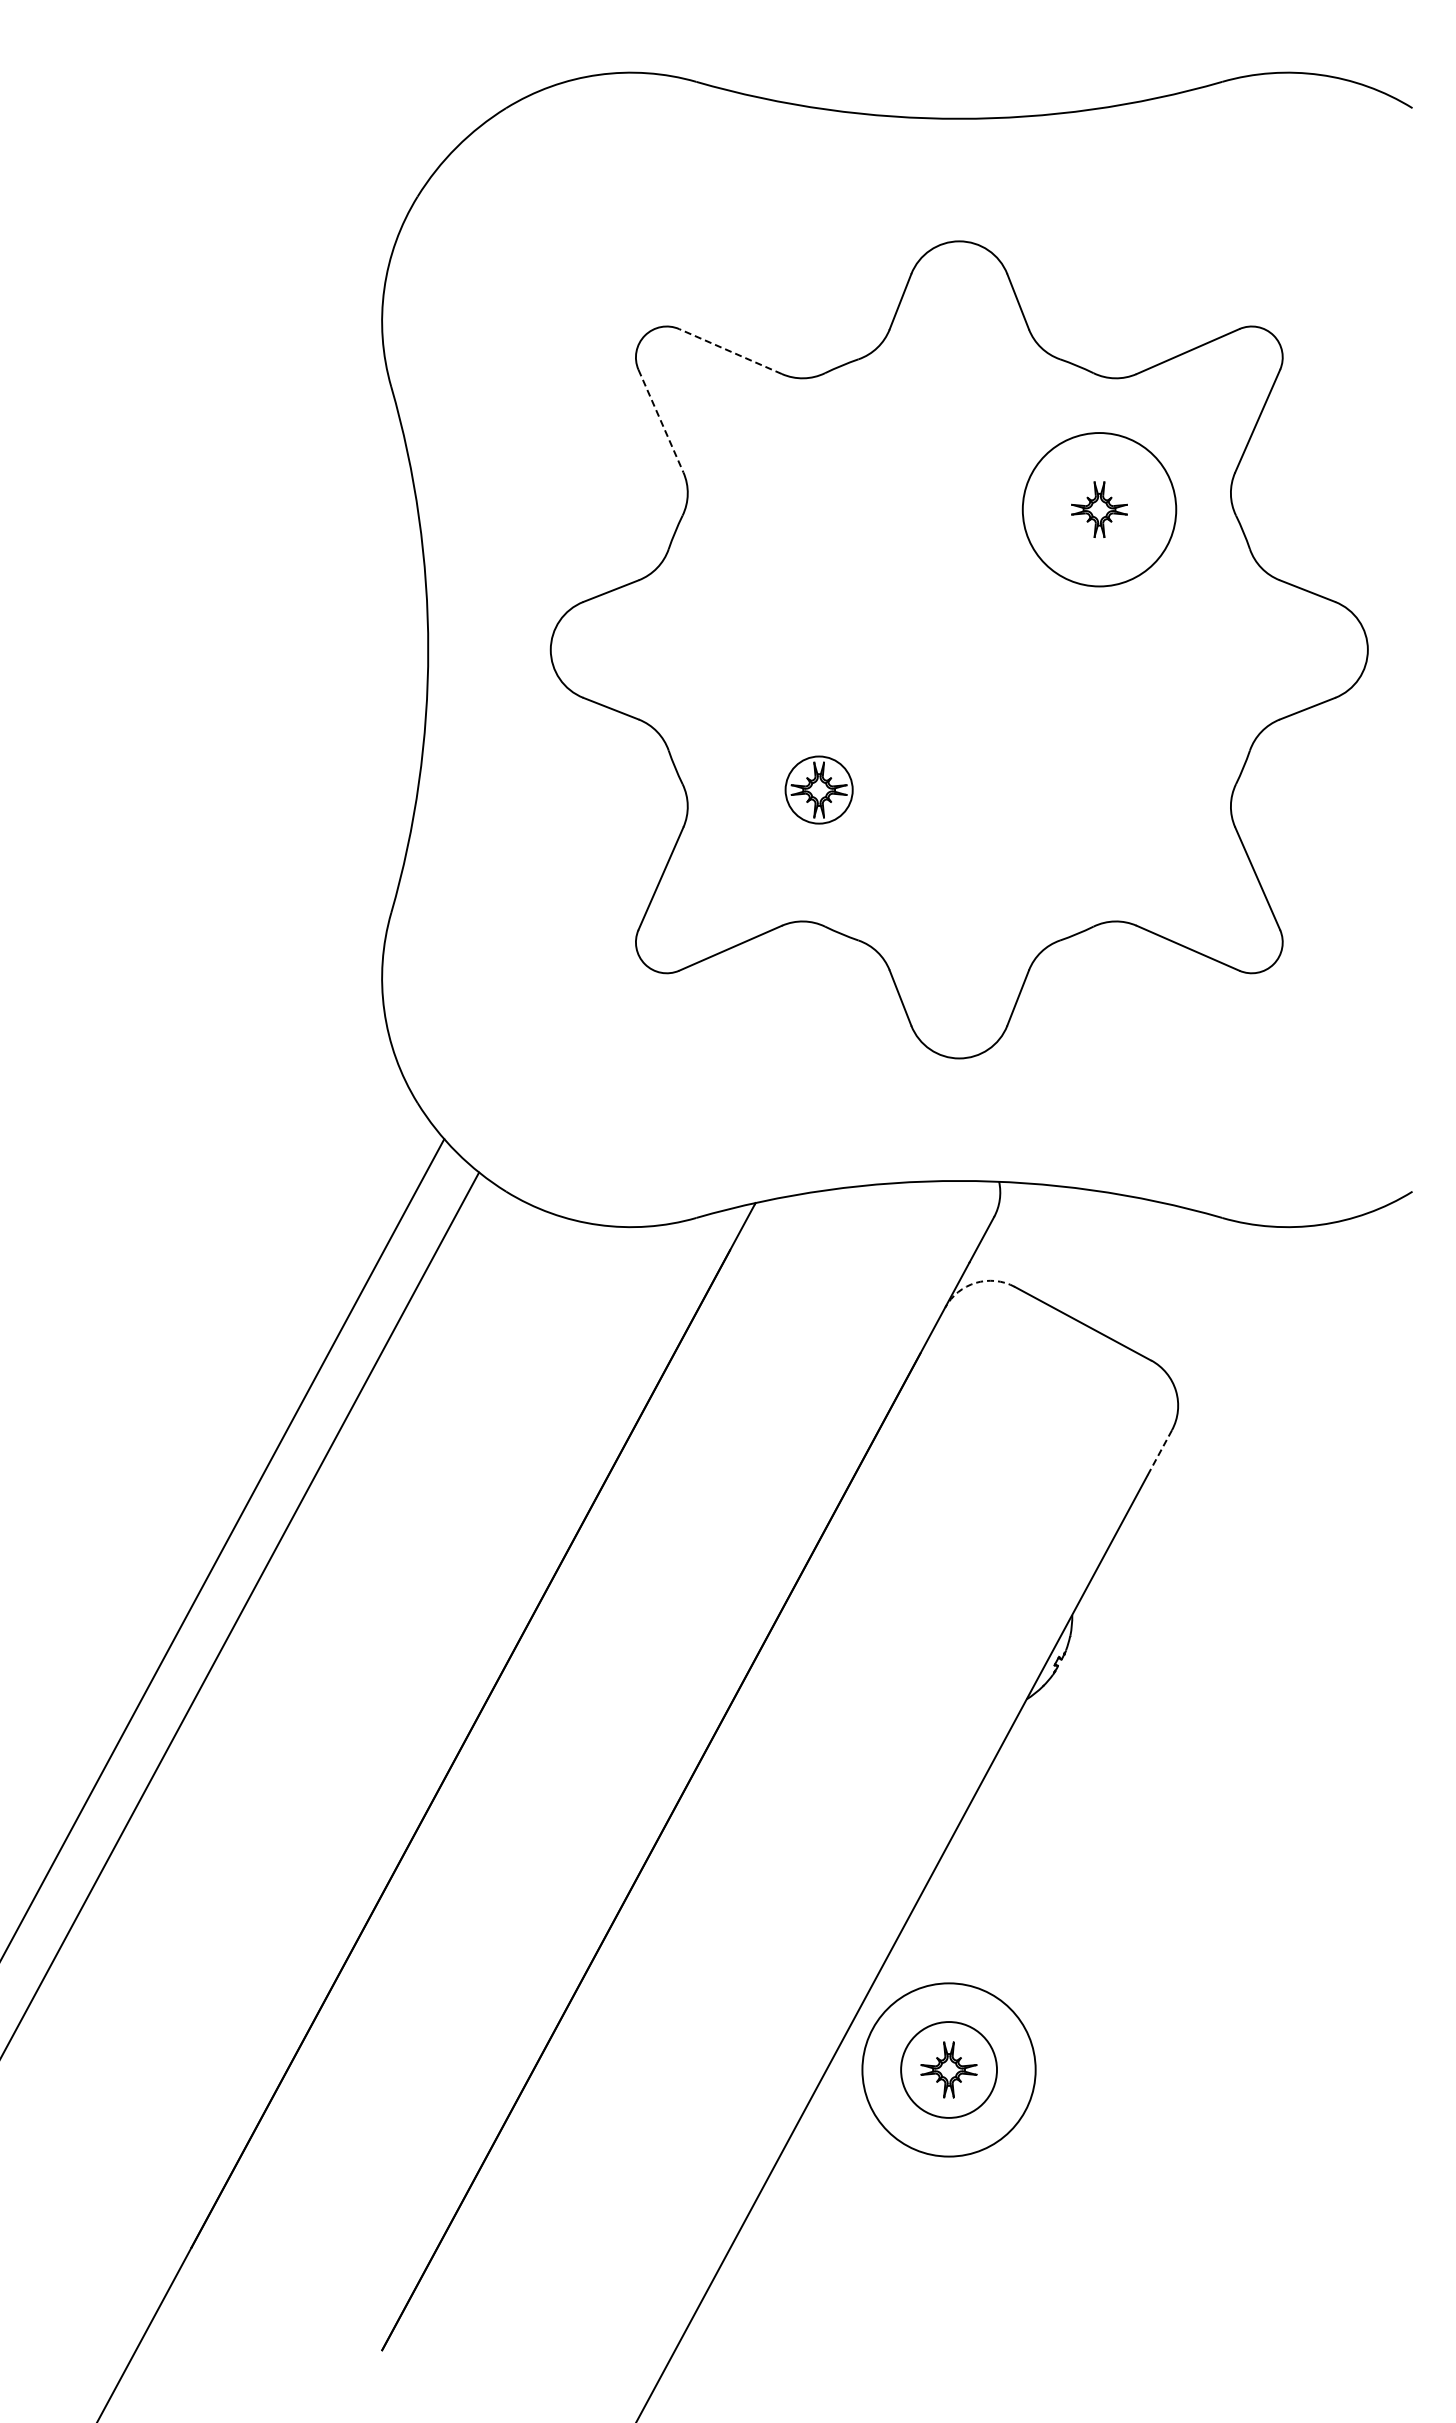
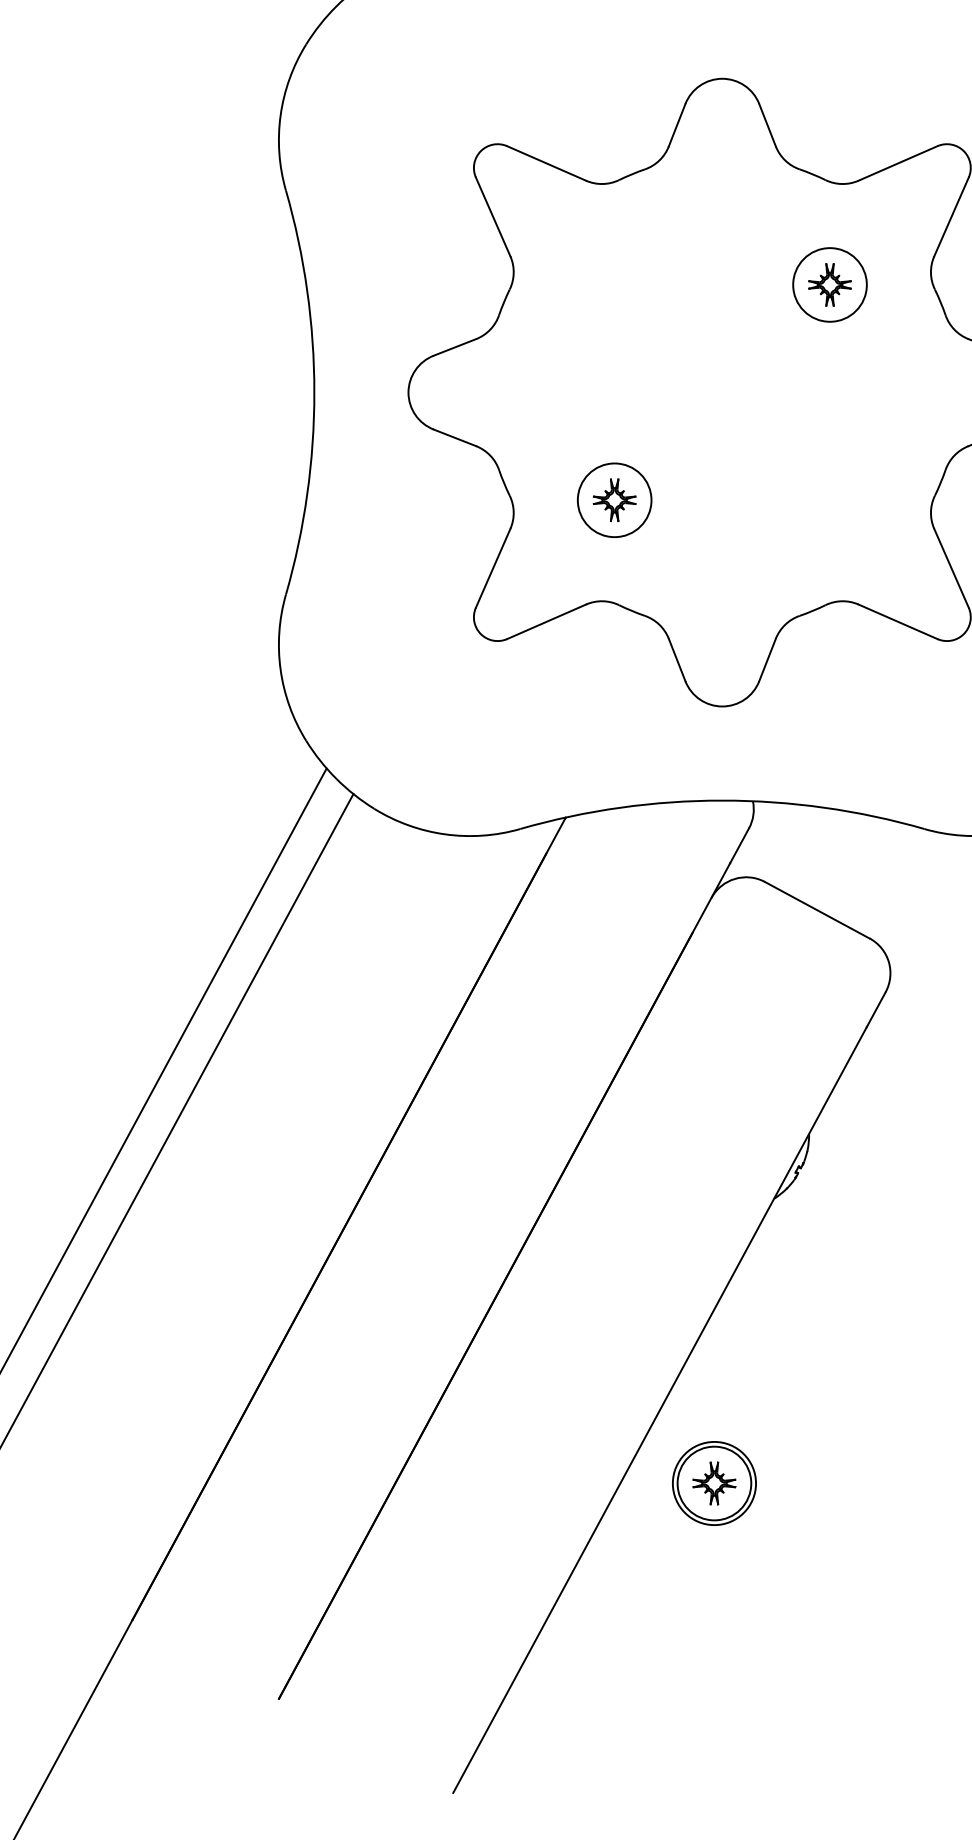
line: (730, 351) -> (546, 163), dashed -> solid
line: (661, 421) -> (493, 217), dashed -> solid
circle: (1099, 509) -> (830, 284), size x0.62
circle: (819, 790) -> (614, 500), size x1.43
arc: (975, 1282) -> (734, 878), dashed -> solid
line: (1159, 1453) -> (876, 1009), dashed -> solid
circle: (948, 2069) -> (714, 1483), size x0.62

